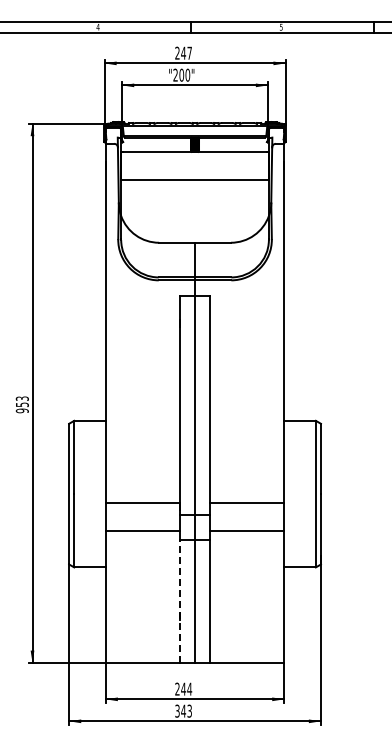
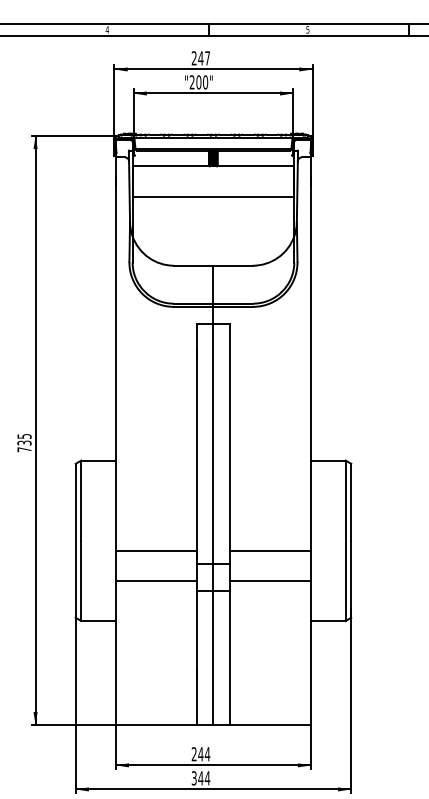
text: (21, 404) -> (23, 442), 953 -> 735
line: (180, 600) -> (197, 657), dashed -> solid
text: (189, 710) -> (207, 777), 343 -> 344

